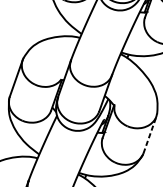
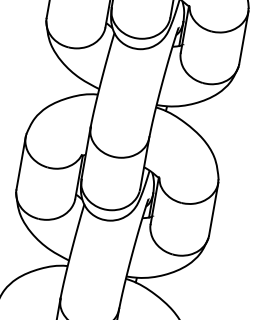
line: (149, 134) -> (213, 209), dashed -> solid

